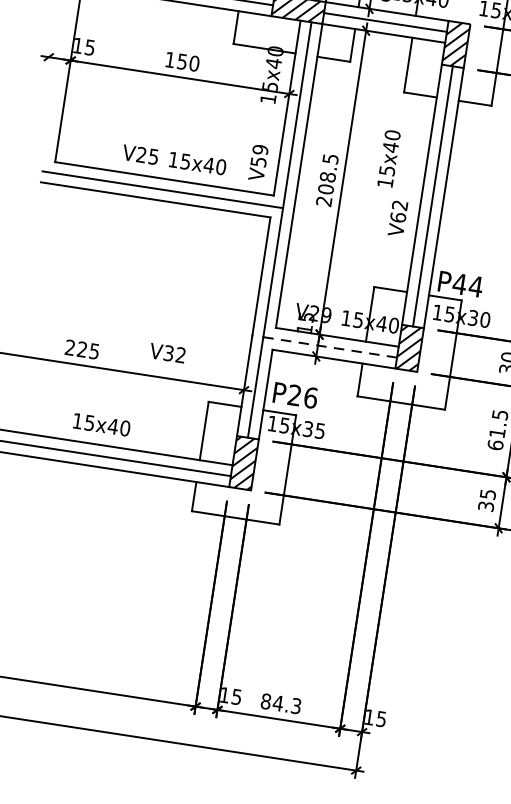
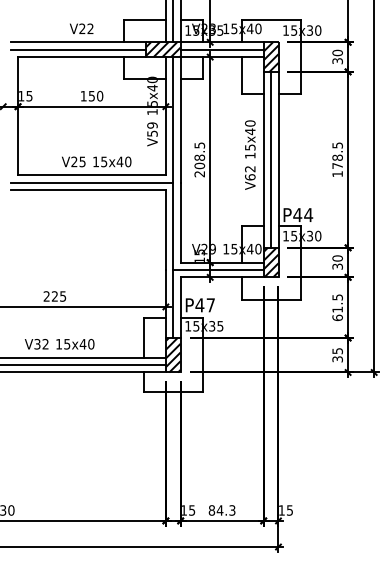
text: (389, 158) -> (250, 139), moved
text: (258, 163) -> (152, 134), moved
line: (330, 348) -> (218, 270), dashed -> solid
text: (167, 353) -> (36, 344), moved
text: (302, 396) -> (205, 305), P26 -> P47

